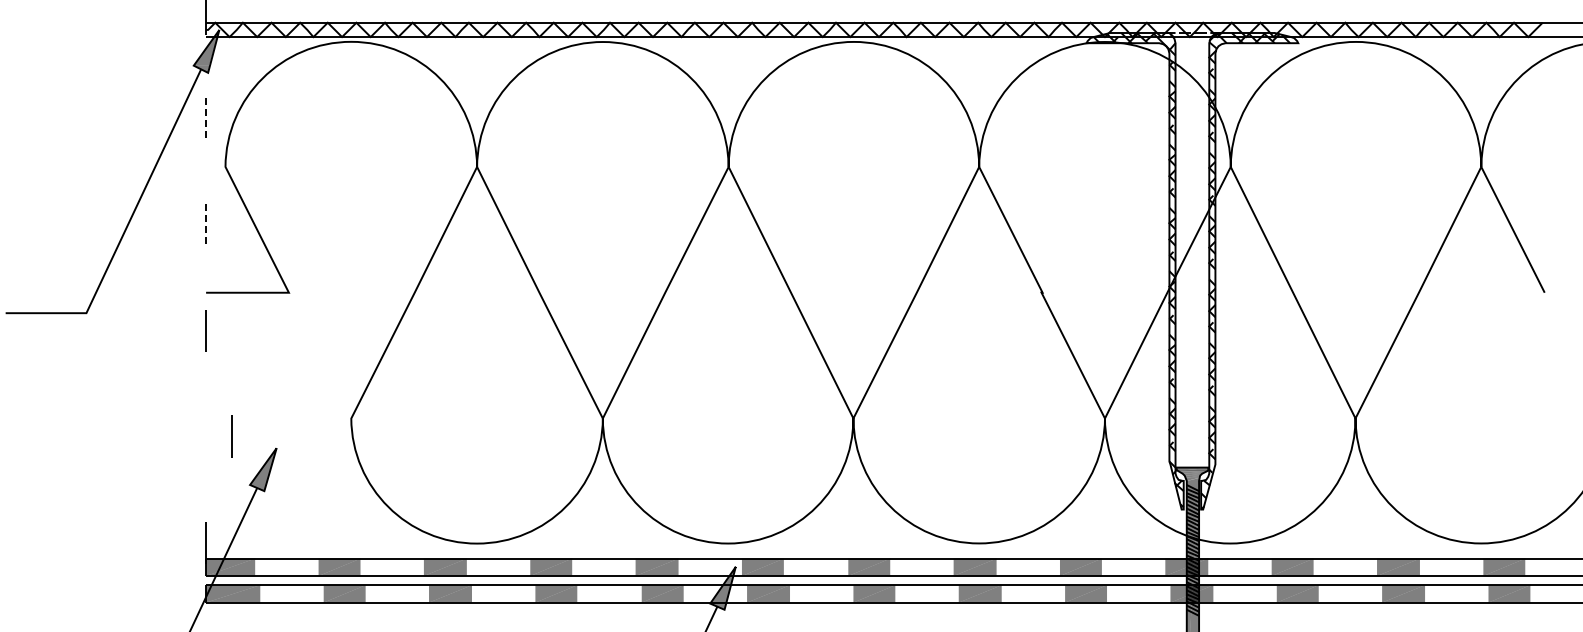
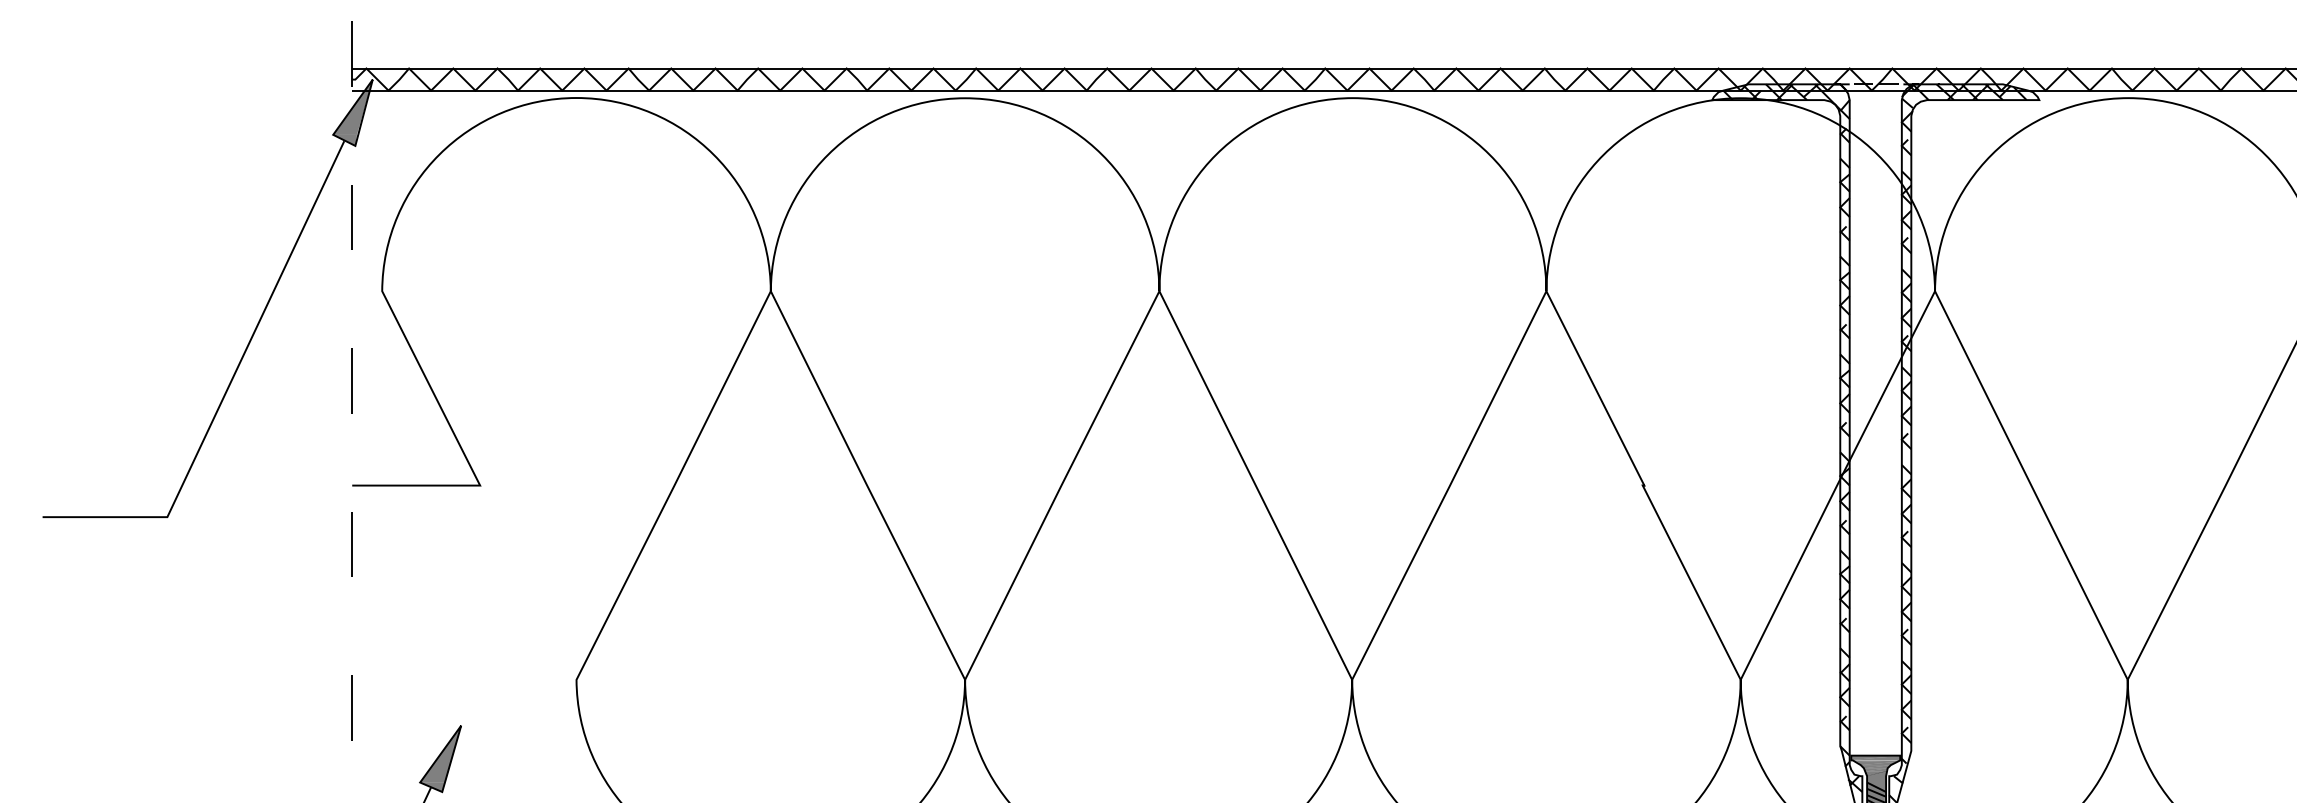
line: (206, 119) -> (352, 217), dashed -> solid
line: (206, 225) -> (352, 381), dashed -> solid
line: (231, 436) -> (351, 707), moved

